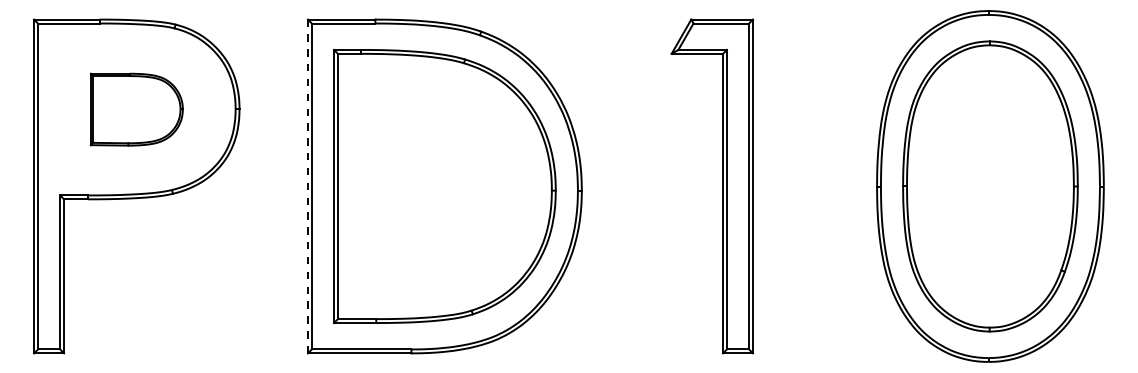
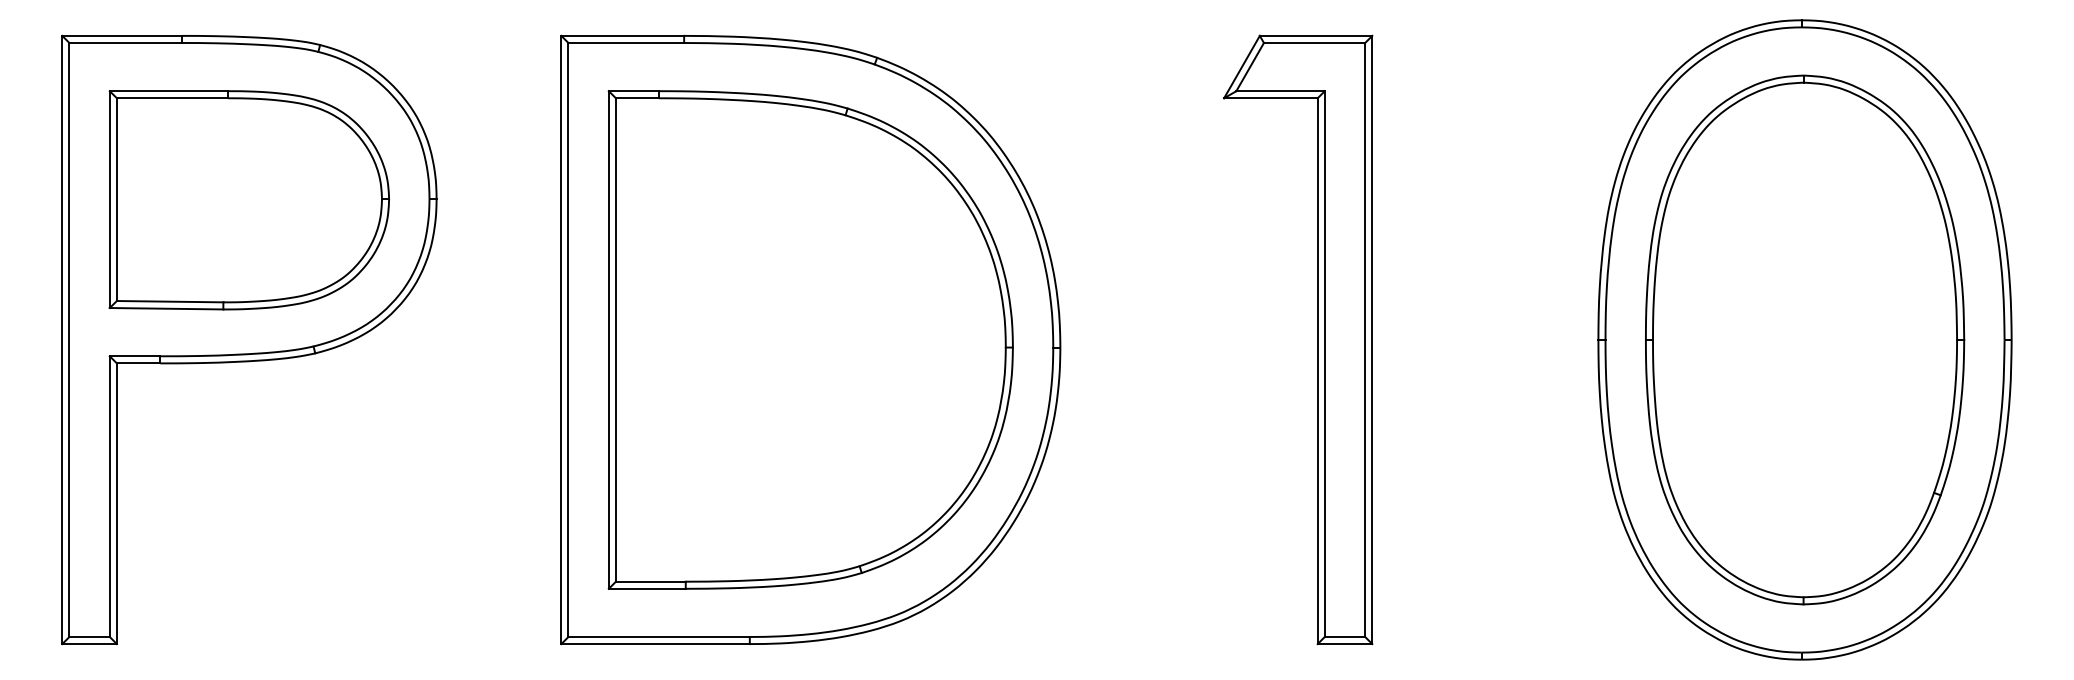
part: (136, 109) -> (248, 199), size x1.67
line: (307, 186) -> (560, 340), dashed -> solid

